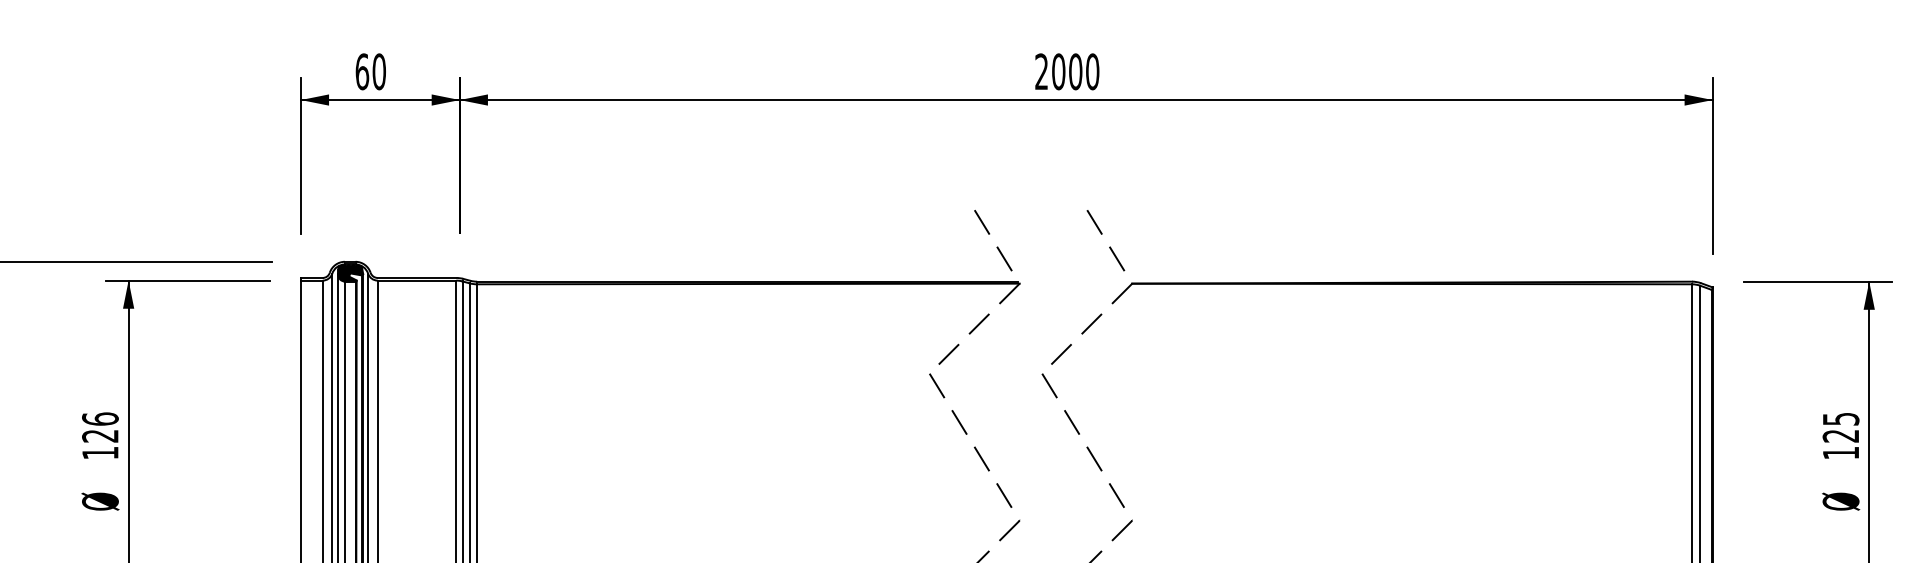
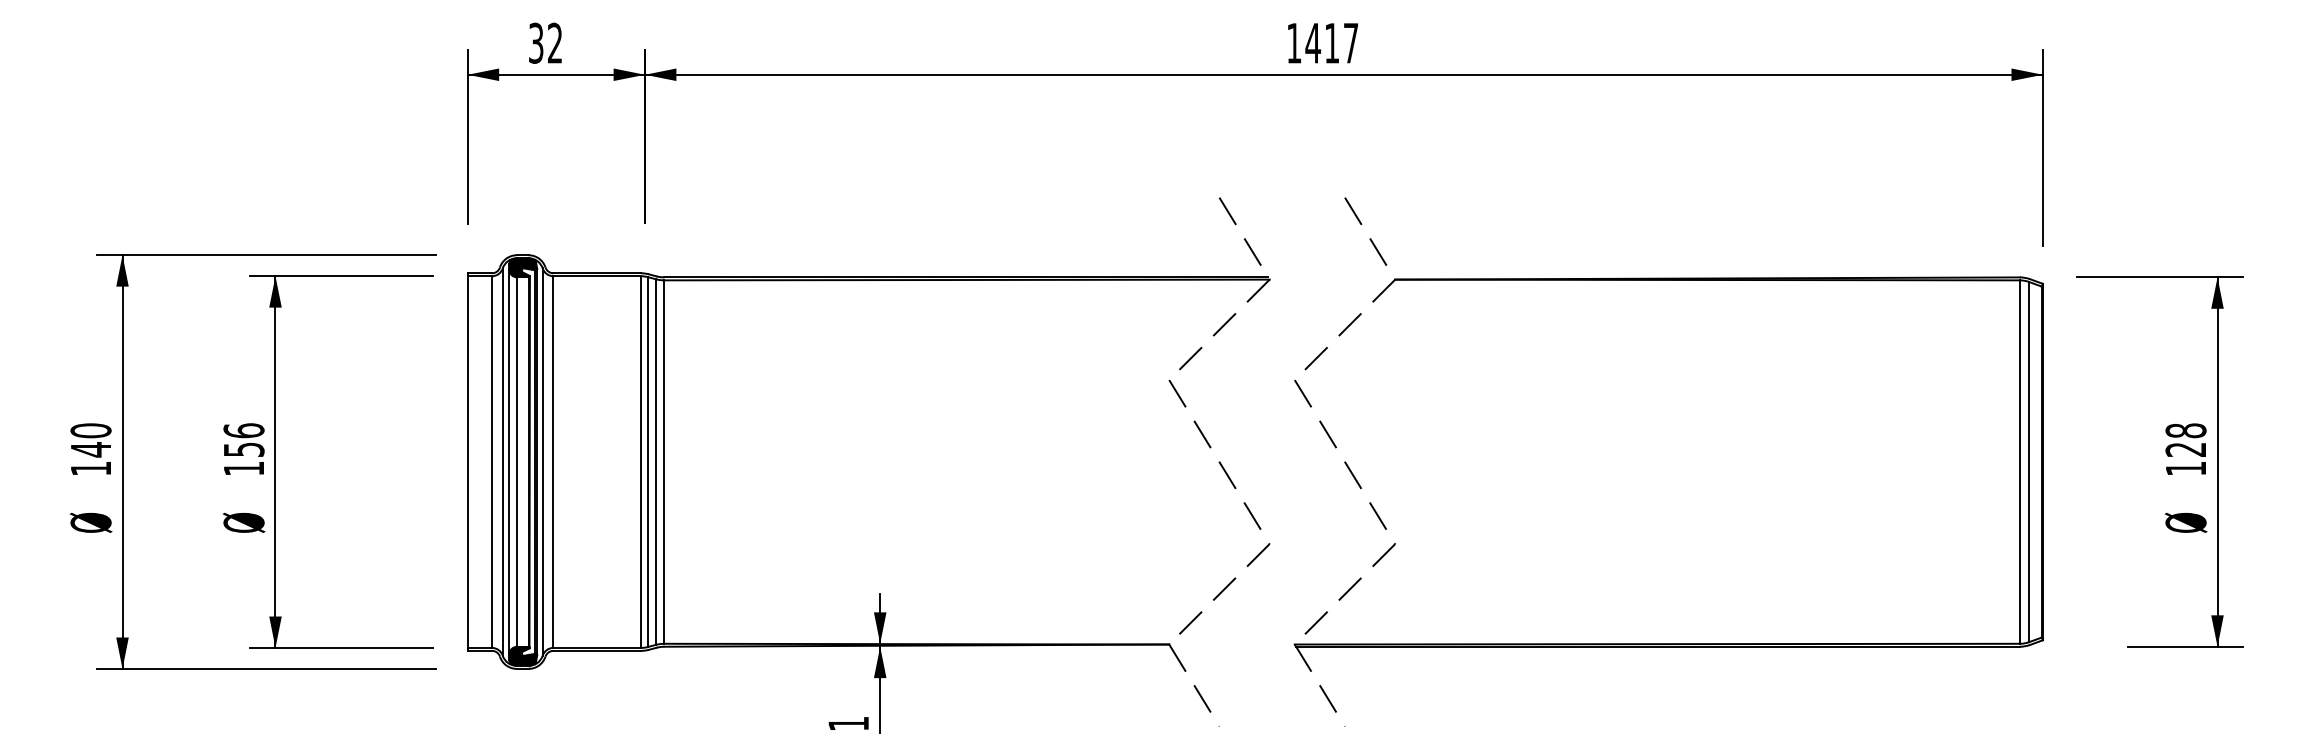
text: (370, 71) -> (545, 42), 60 -> 32
text: (1067, 71) -> (1322, 42), 2000 -> 1417
text: (1840, 418) -> (2185, 430), 125 -> 128
text: (99, 435) -> (243, 449), 126 -> 156

